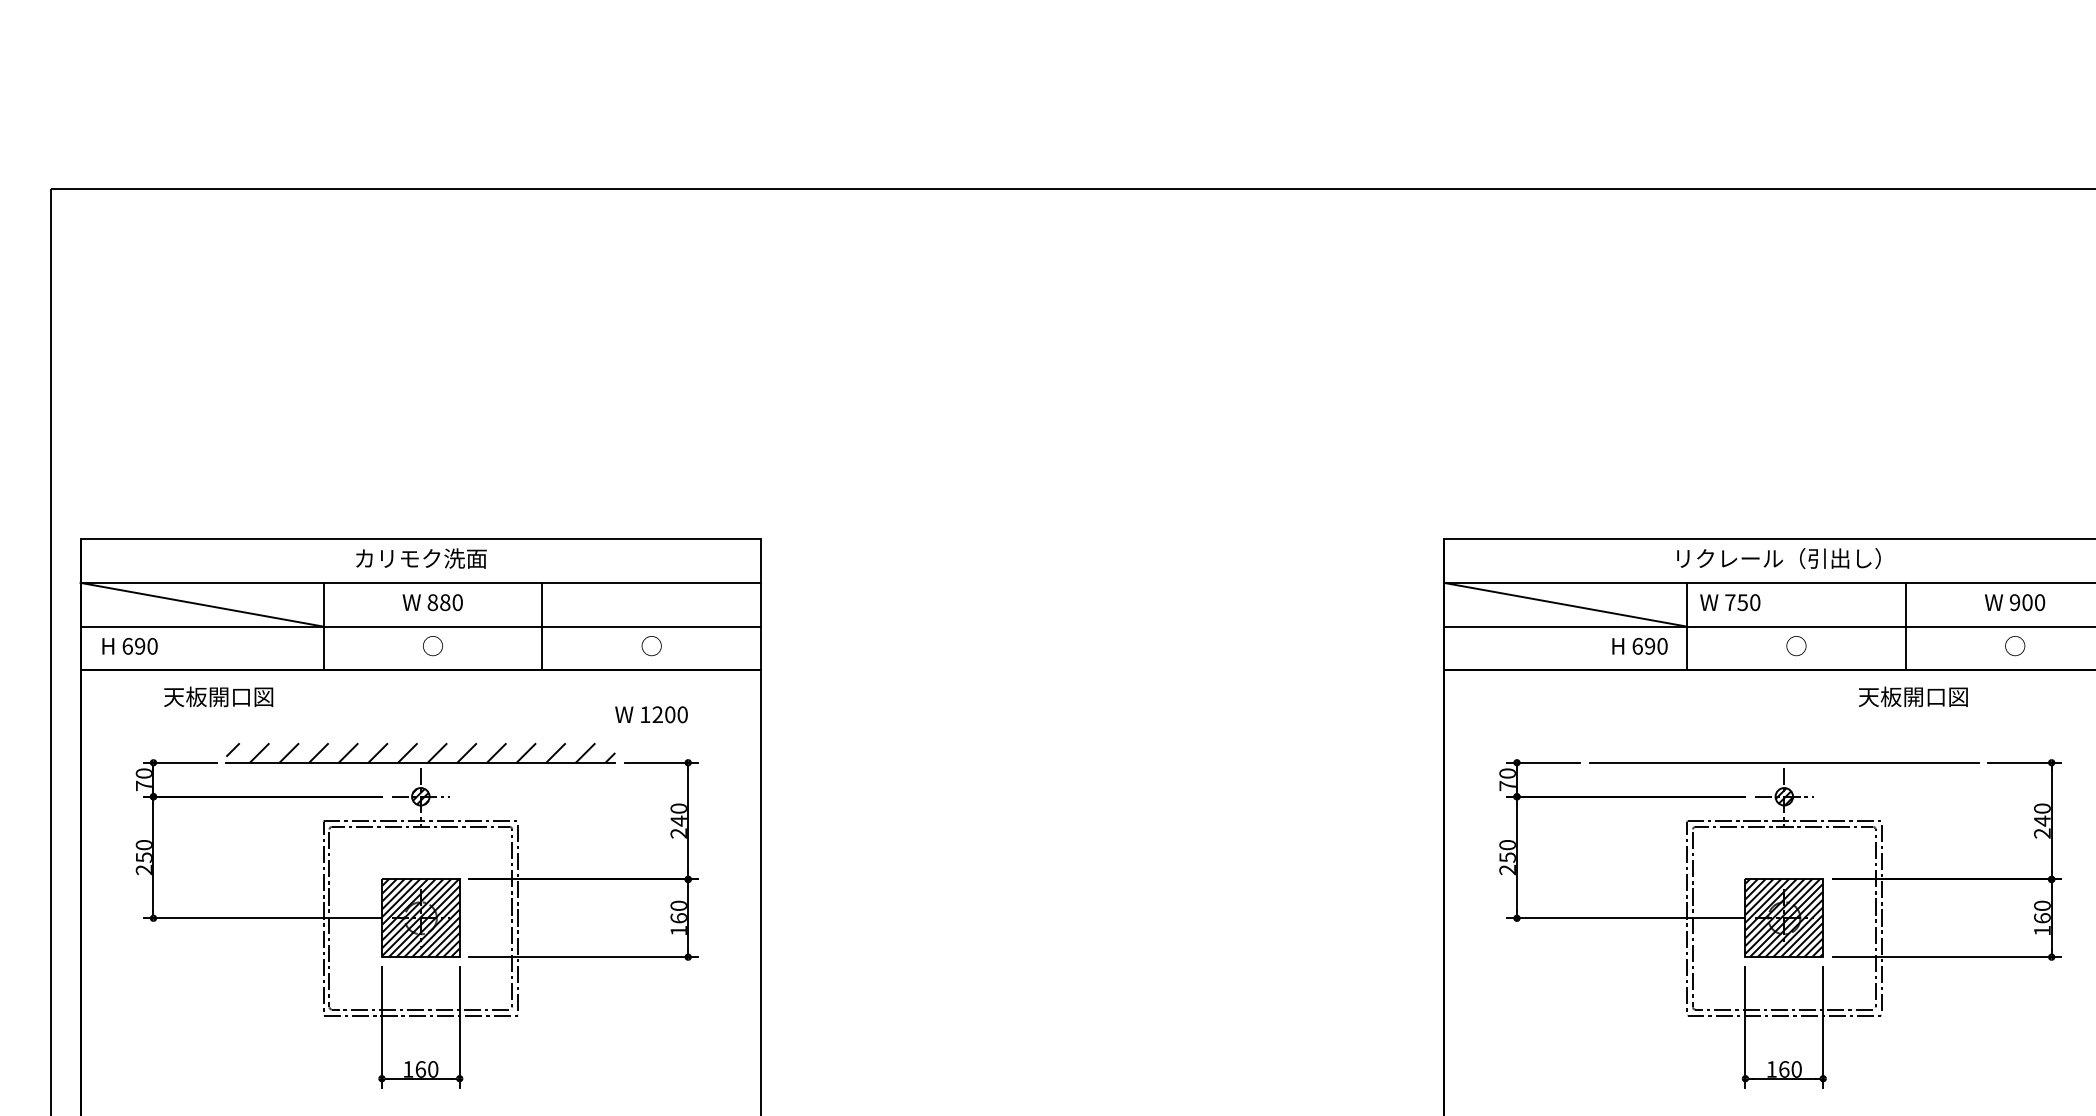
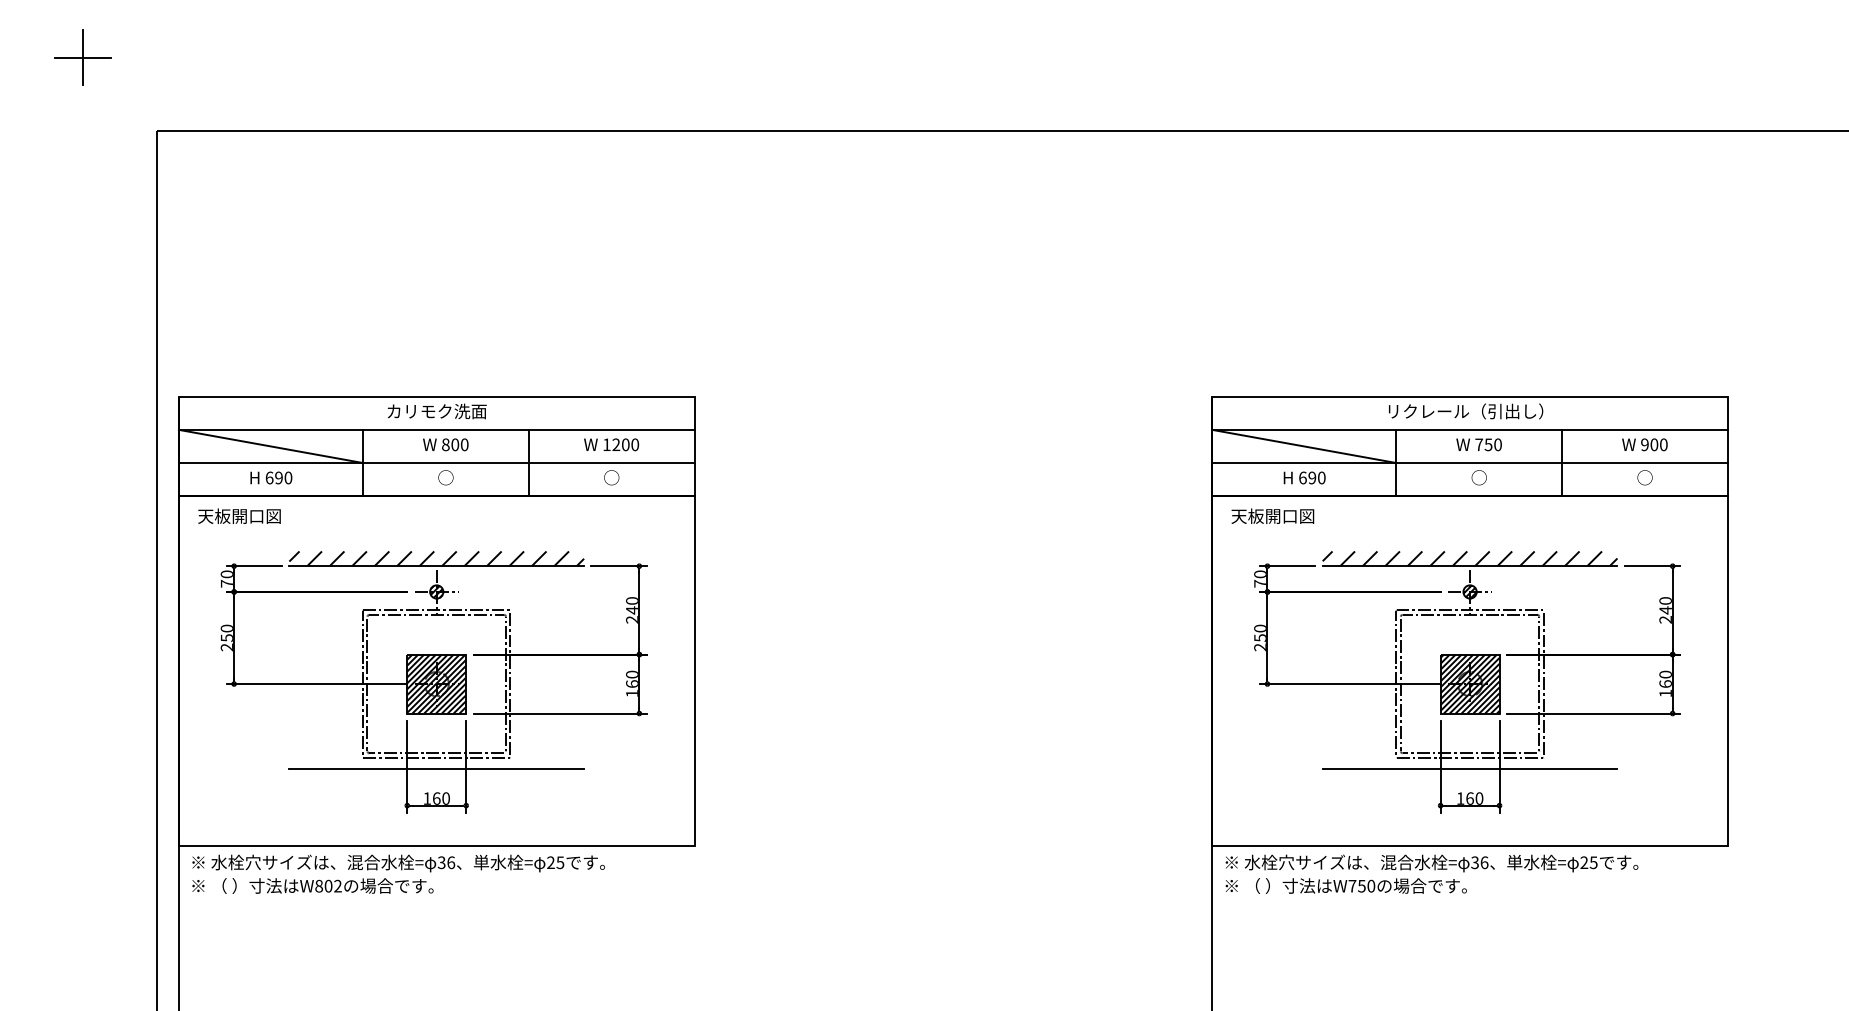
text: (445, 602) -> (455, 444), 880 -> 800
text: (1729, 602) -> (1478, 444), moved
text: (130, 645) -> (271, 477), moved
text: (1639, 645) -> (1304, 477), moved
text: (218, 695) -> (239, 515), moved
text: (1912, 695) -> (1272, 515), moved
text: (651, 714) -> (611, 444), moved
hatch: (1783, 752) -> (1469, 558), added
line: (420, 1029) -> (436, 768), added
line: (1783, 1029) -> (1469, 768), added

